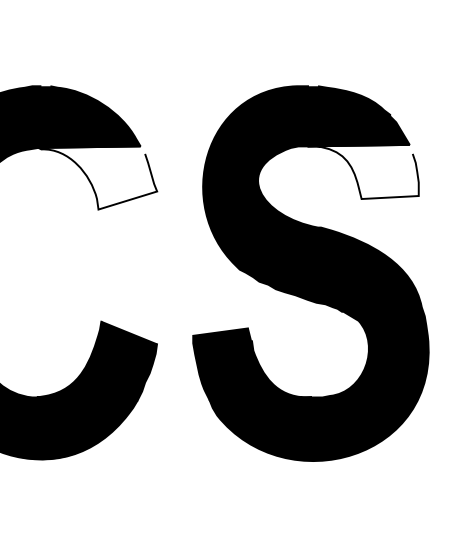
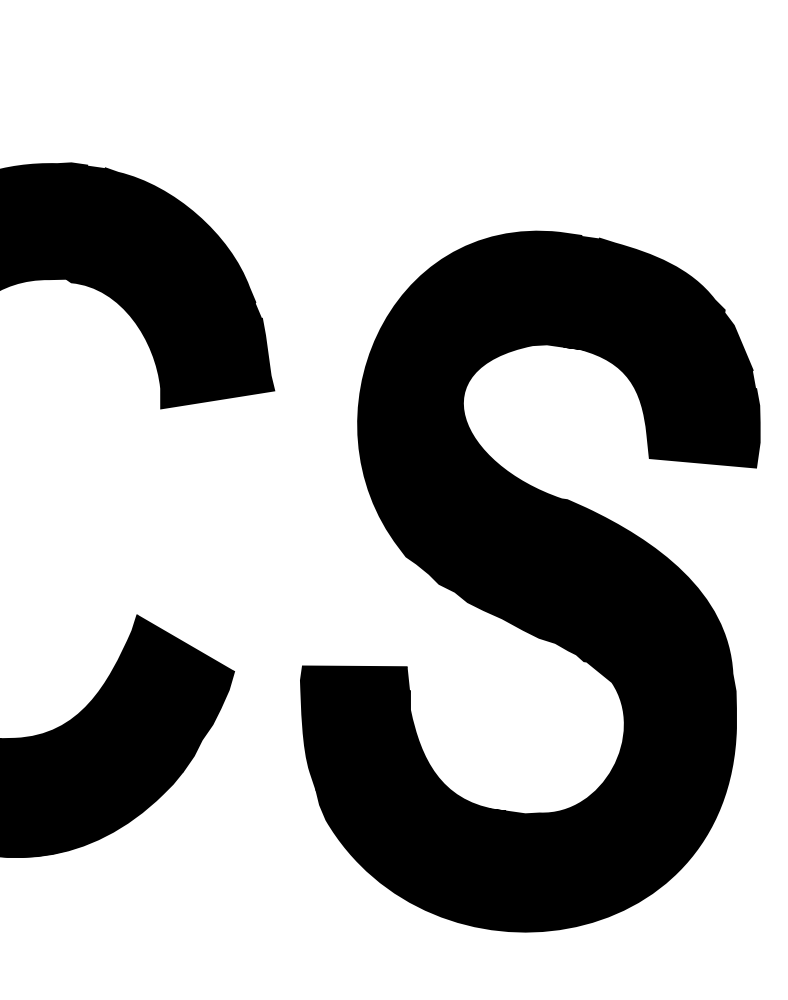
fill: (362, 171) -> (658, 407), added
fill: (97, 177) -> (167, 348), added

